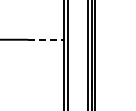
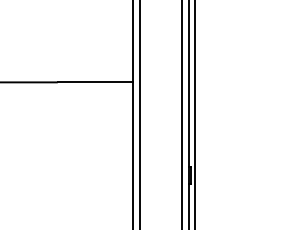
line: (46, 39) -> (96, 81), dashed -> solid

